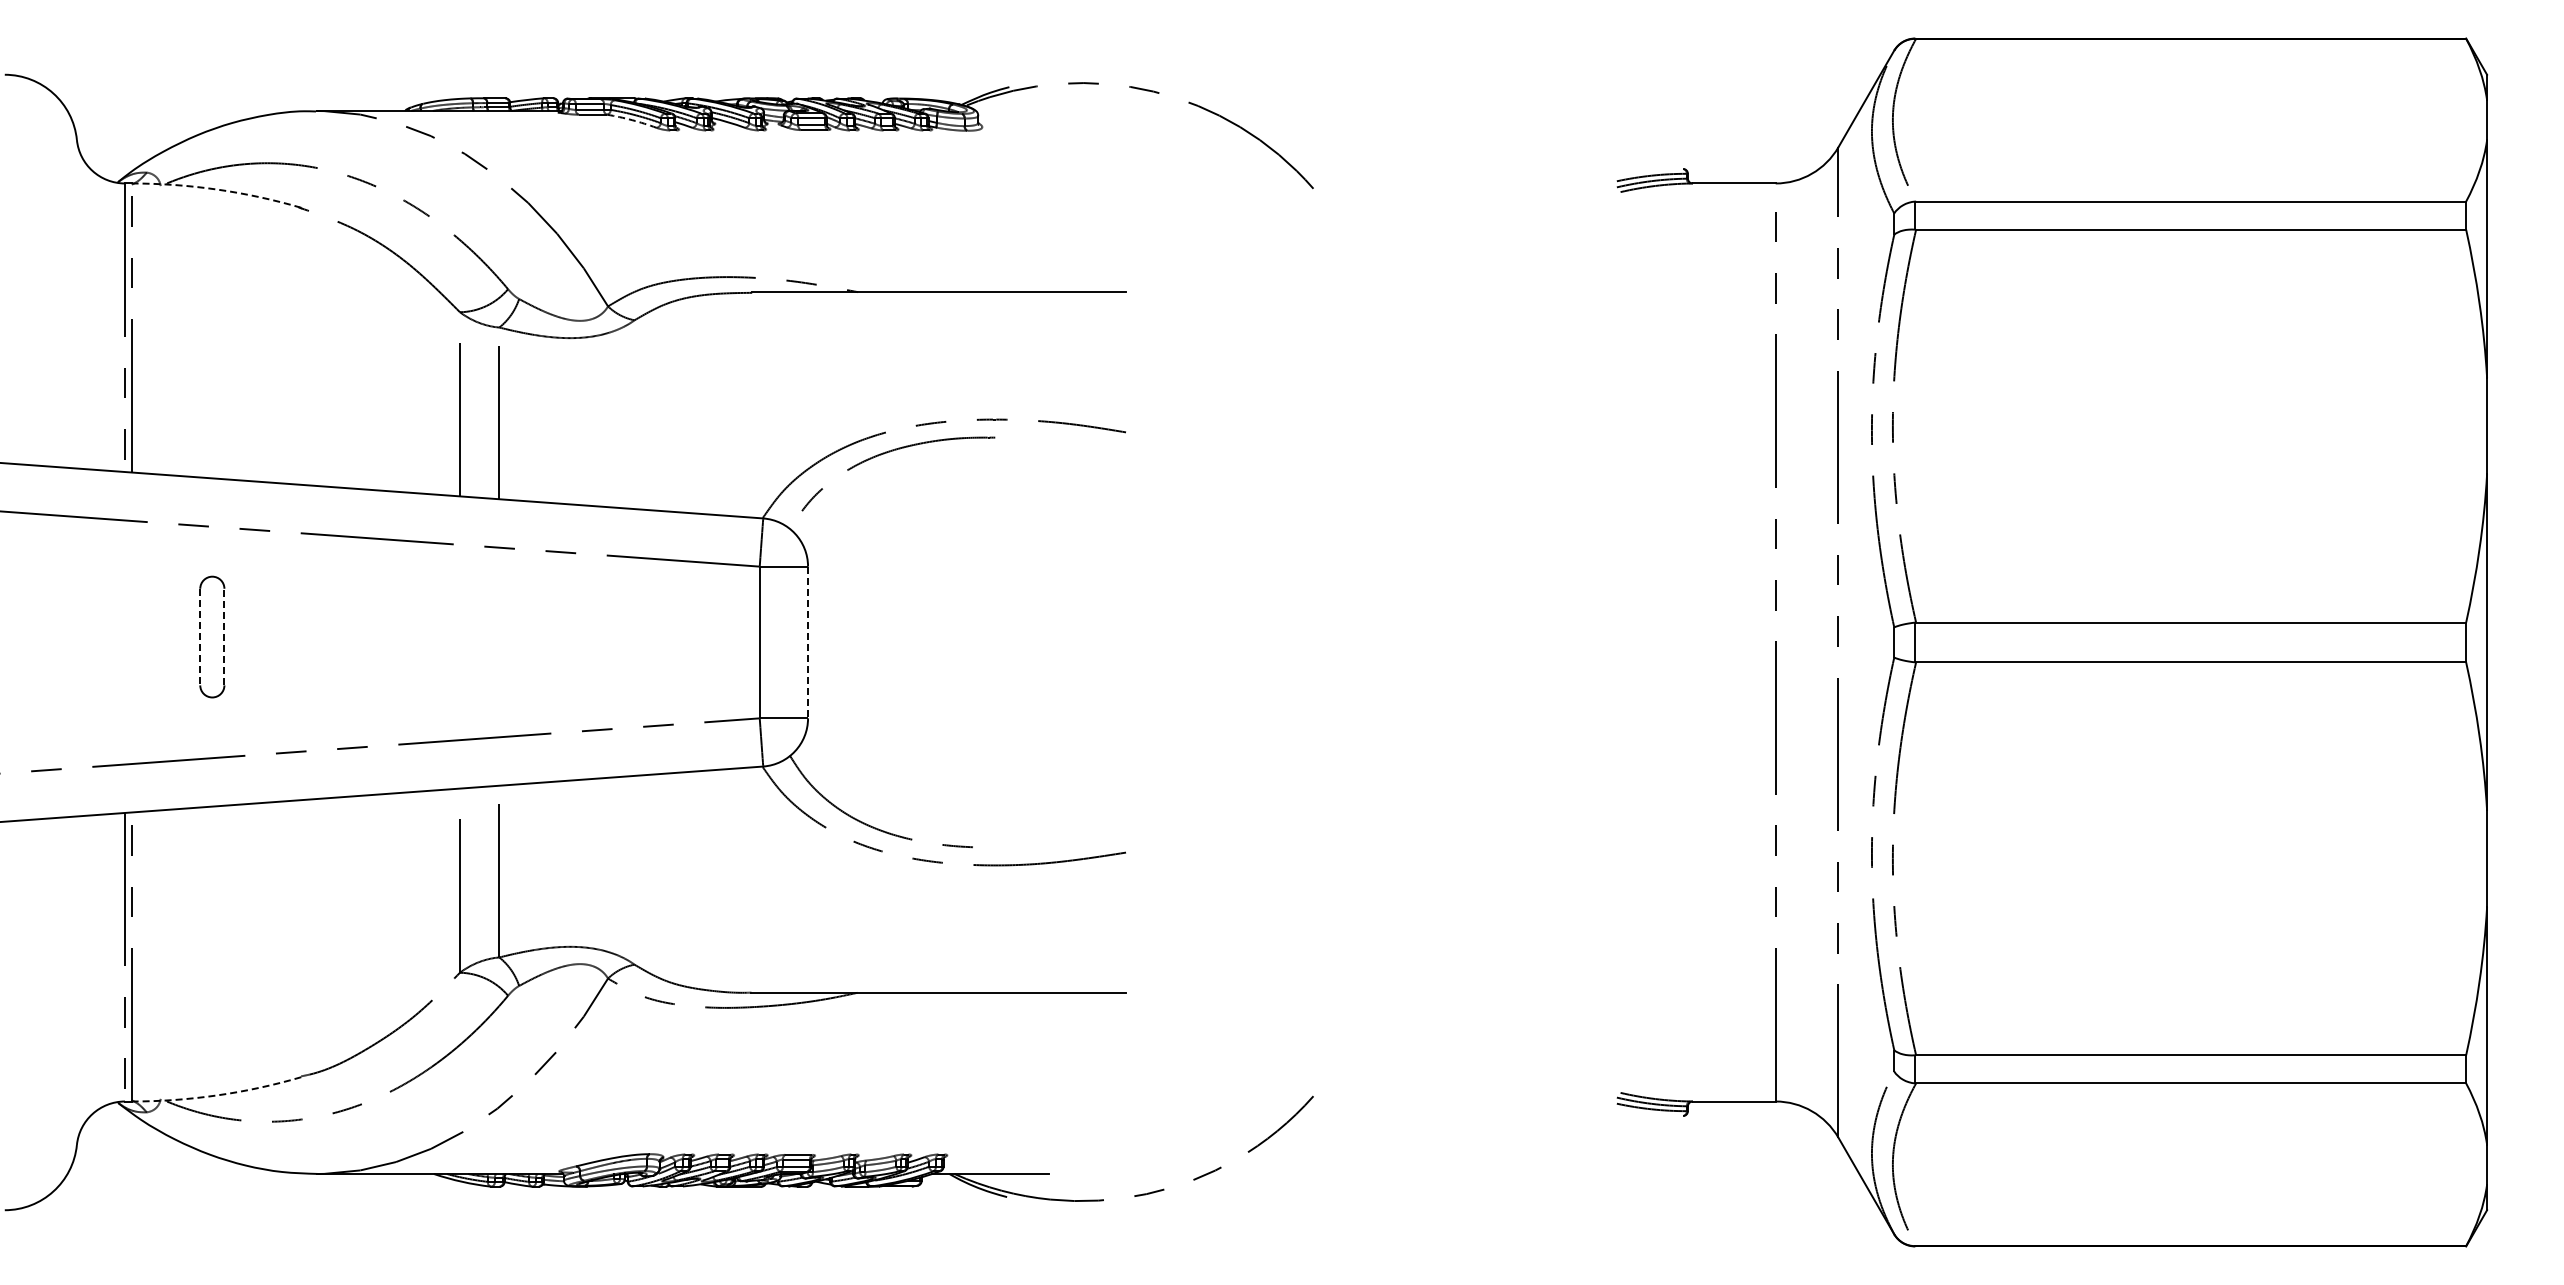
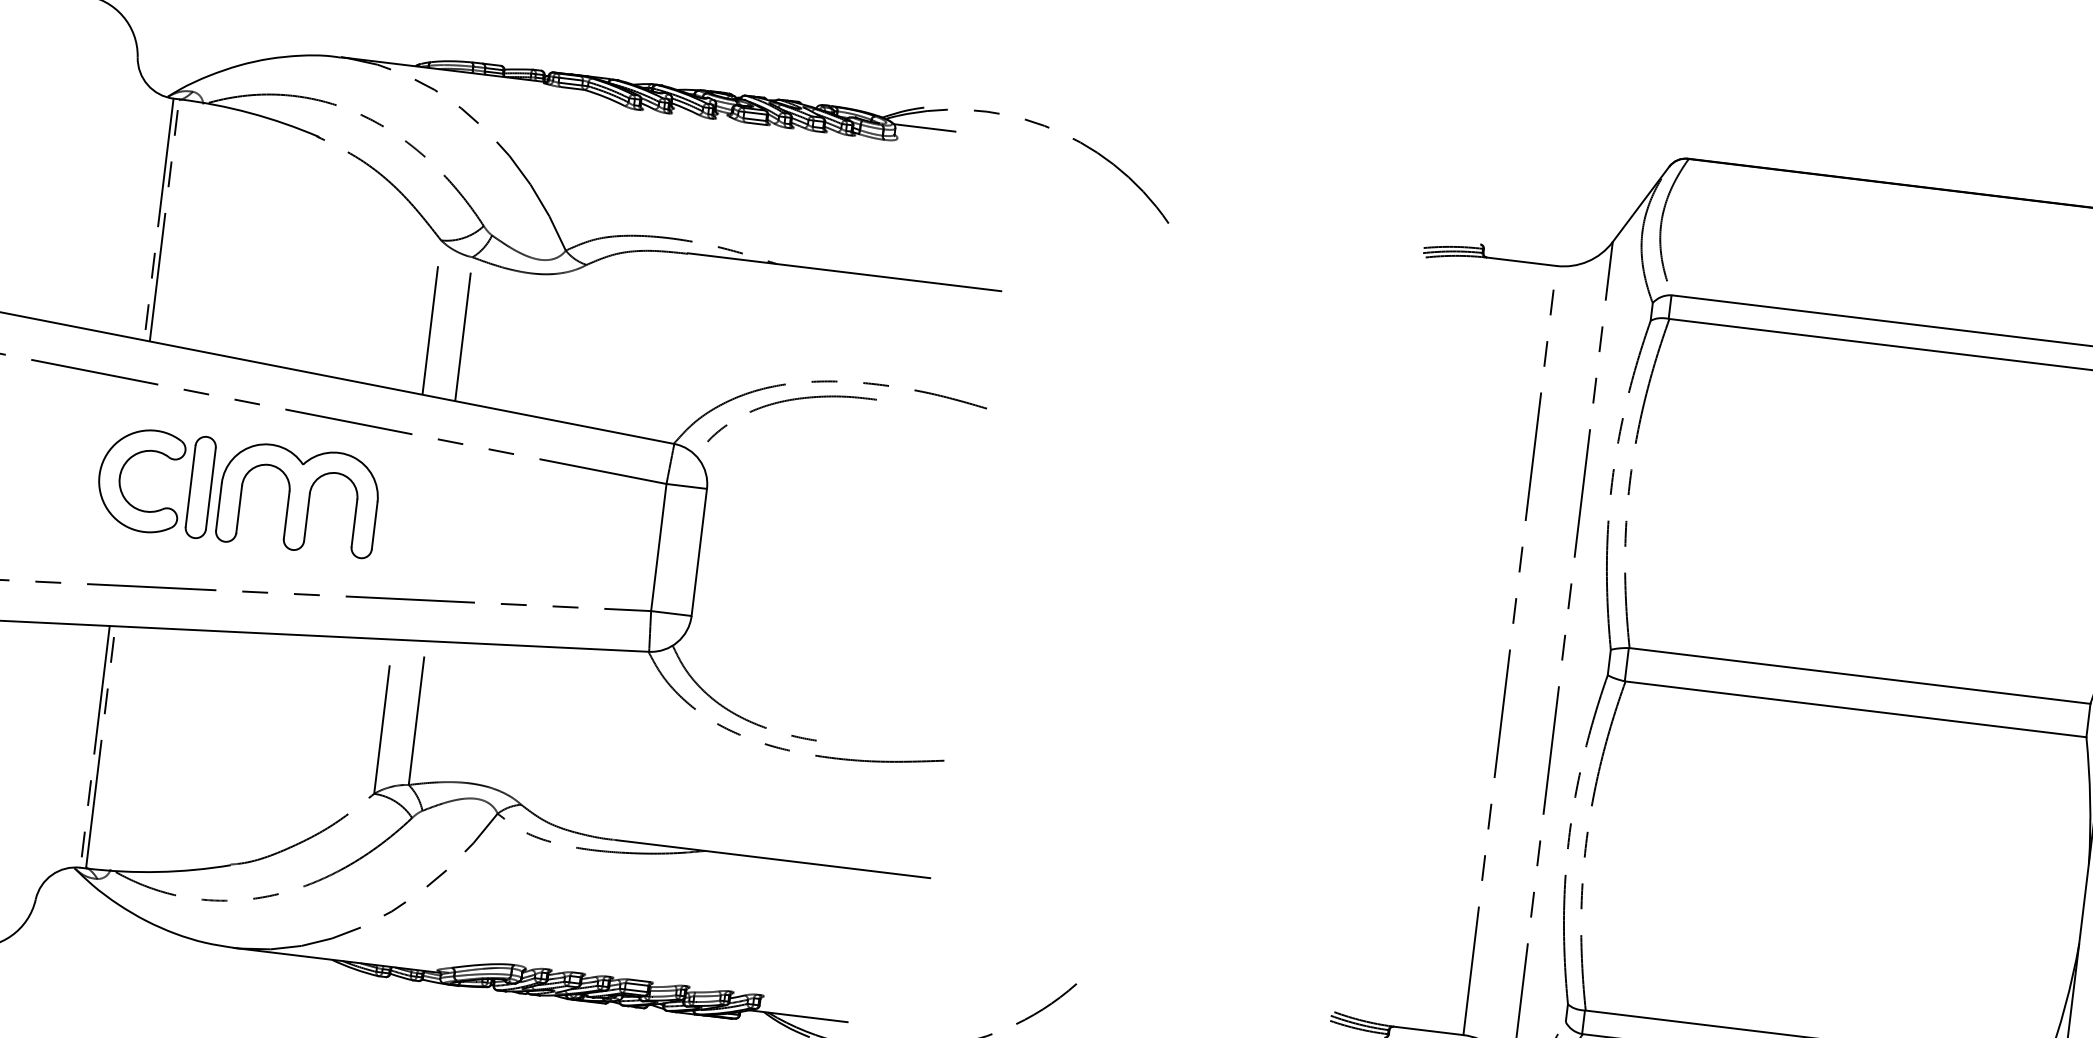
line: (1012, 111) -> (924, 128), added
arc: (632, 120) -> (605, 97), dashed -> solid
arc: (217, 189) -> (250, 113), dashed -> solid
part: (117, 631) -> (121, 473), added
line: (224, 636) -> (211, 488), dashed -> solid
part: (329, 636) -> (298, 498), added
line: (200, 637) -> (190, 486), dashed -> solid
line: (808, 642) -> (699, 552), dashed -> solid
arc: (217, 1095) -> (158, 872), dashed -> solid

